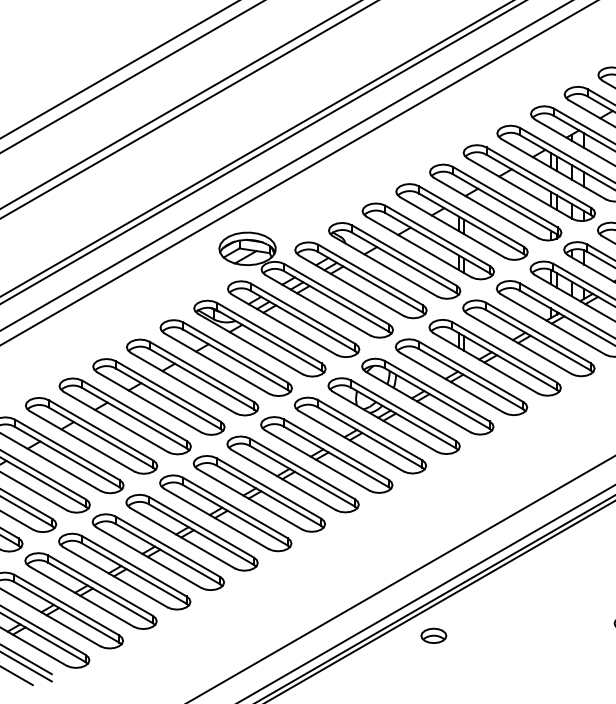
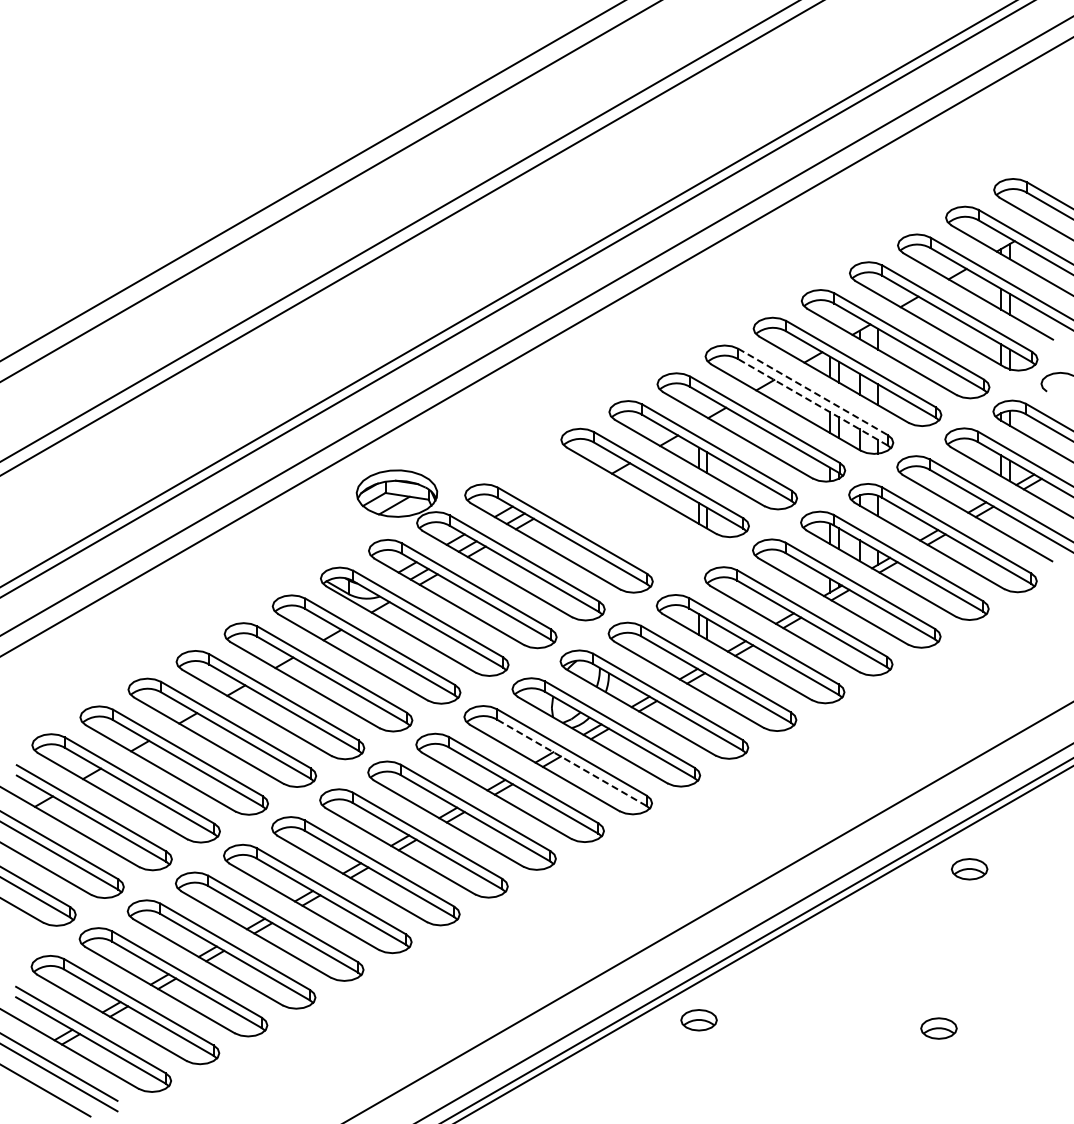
line: (539, 178) -> (813, 392), solid -> dashed
line: (538, 185) -> (812, 402), solid -> dashed
part: (394, 260) -> (606, 510), removed
line: (369, 437) -> (571, 762), solid -> dashed
part: (433, 636) -> (698, 1020), moved

